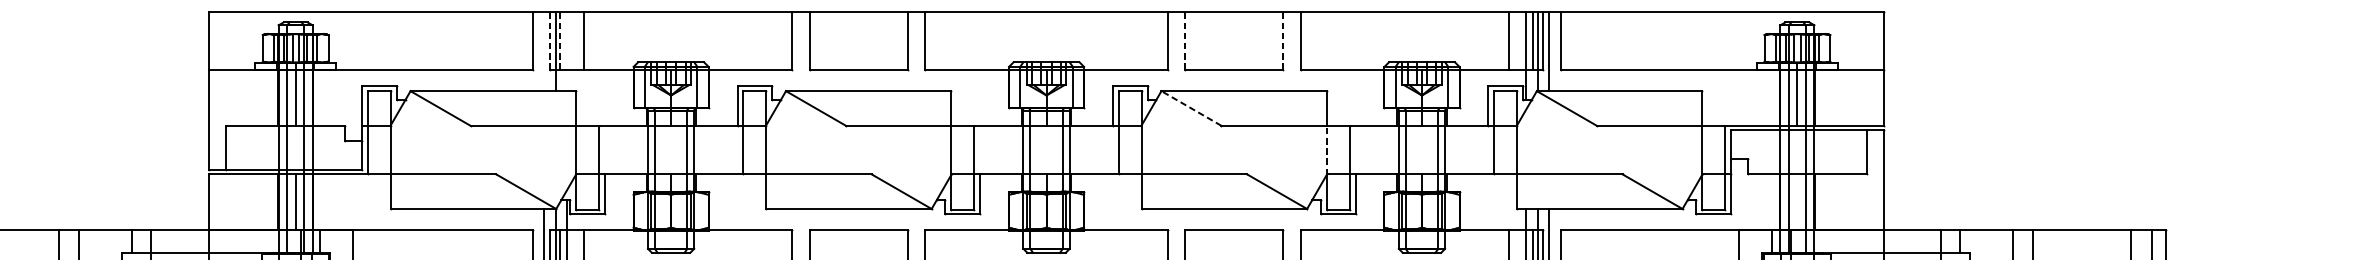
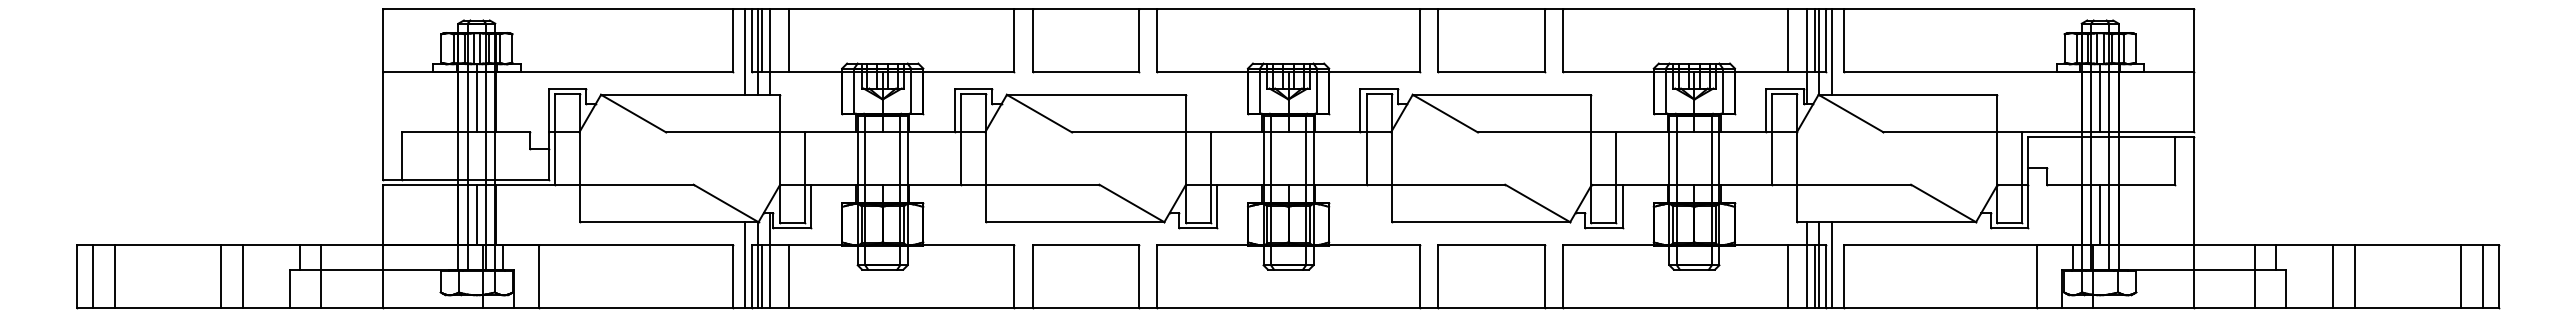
line: (549, 39) -> (751, 39), dashed -> solid
line: (559, 39) -> (762, 39), dashed -> solid
line: (1185, 39) -> (1438, 39), dashed -> solid
line: (1283, 39) -> (1544, 39), dashed -> solid
line: (544, 51) -> (745, 51), added
line: (567, 51) -> (770, 51), added
line: (1190, 108) -> (1444, 113), dashed -> solid
line: (1326, 150) -> (1591, 158), dashed -> solid
line: (1797, 201) -> (2100, 214), added

